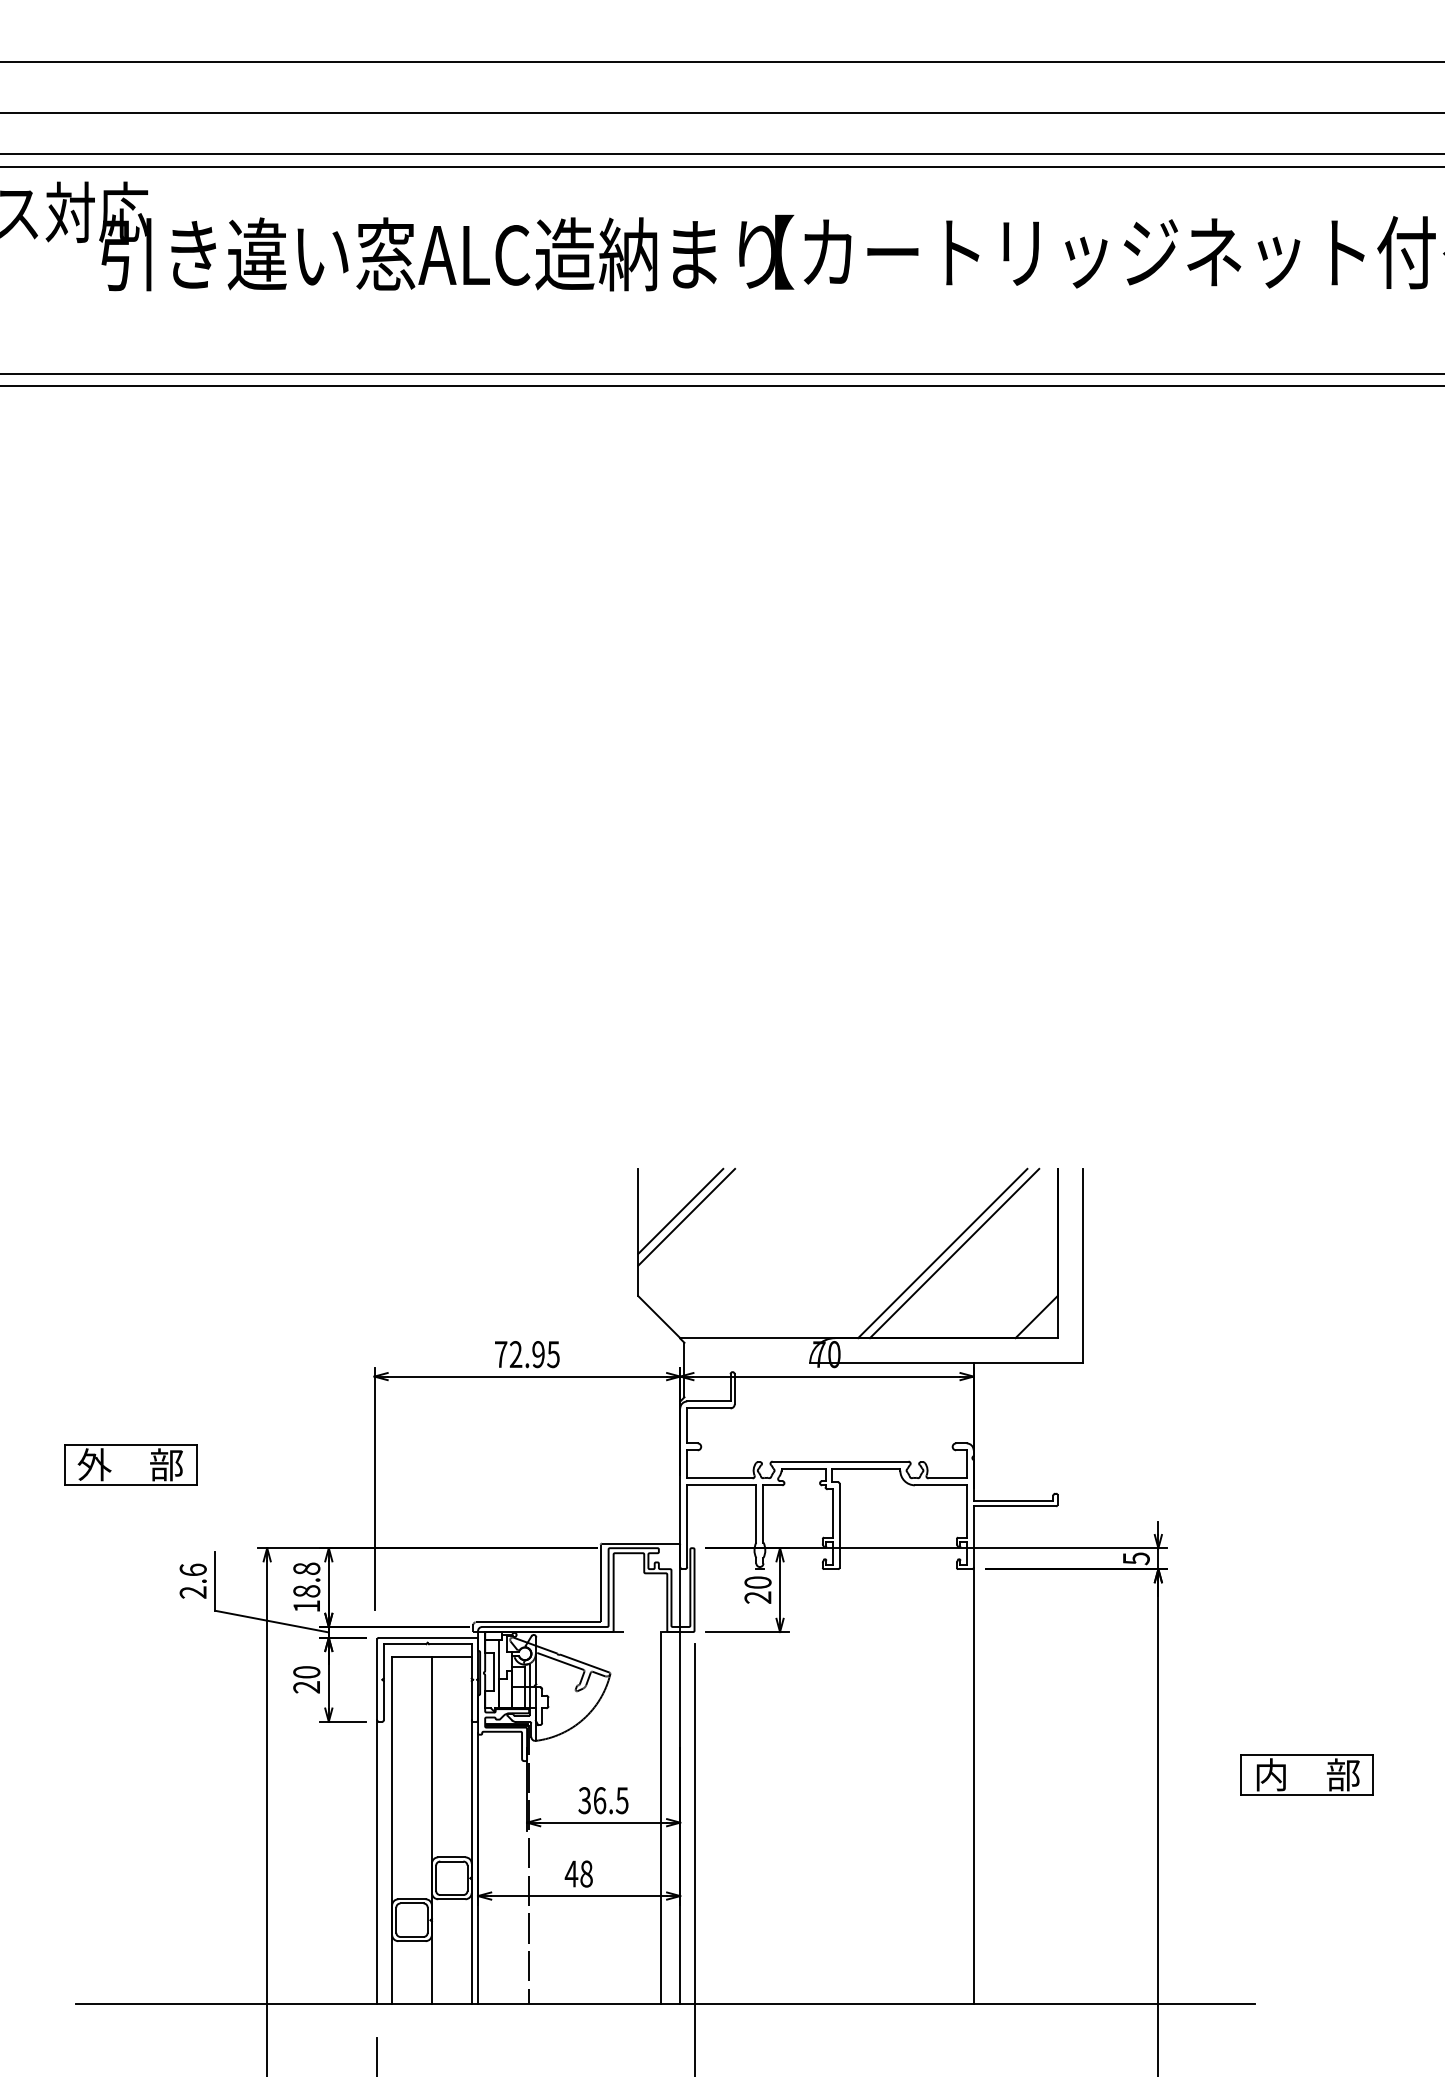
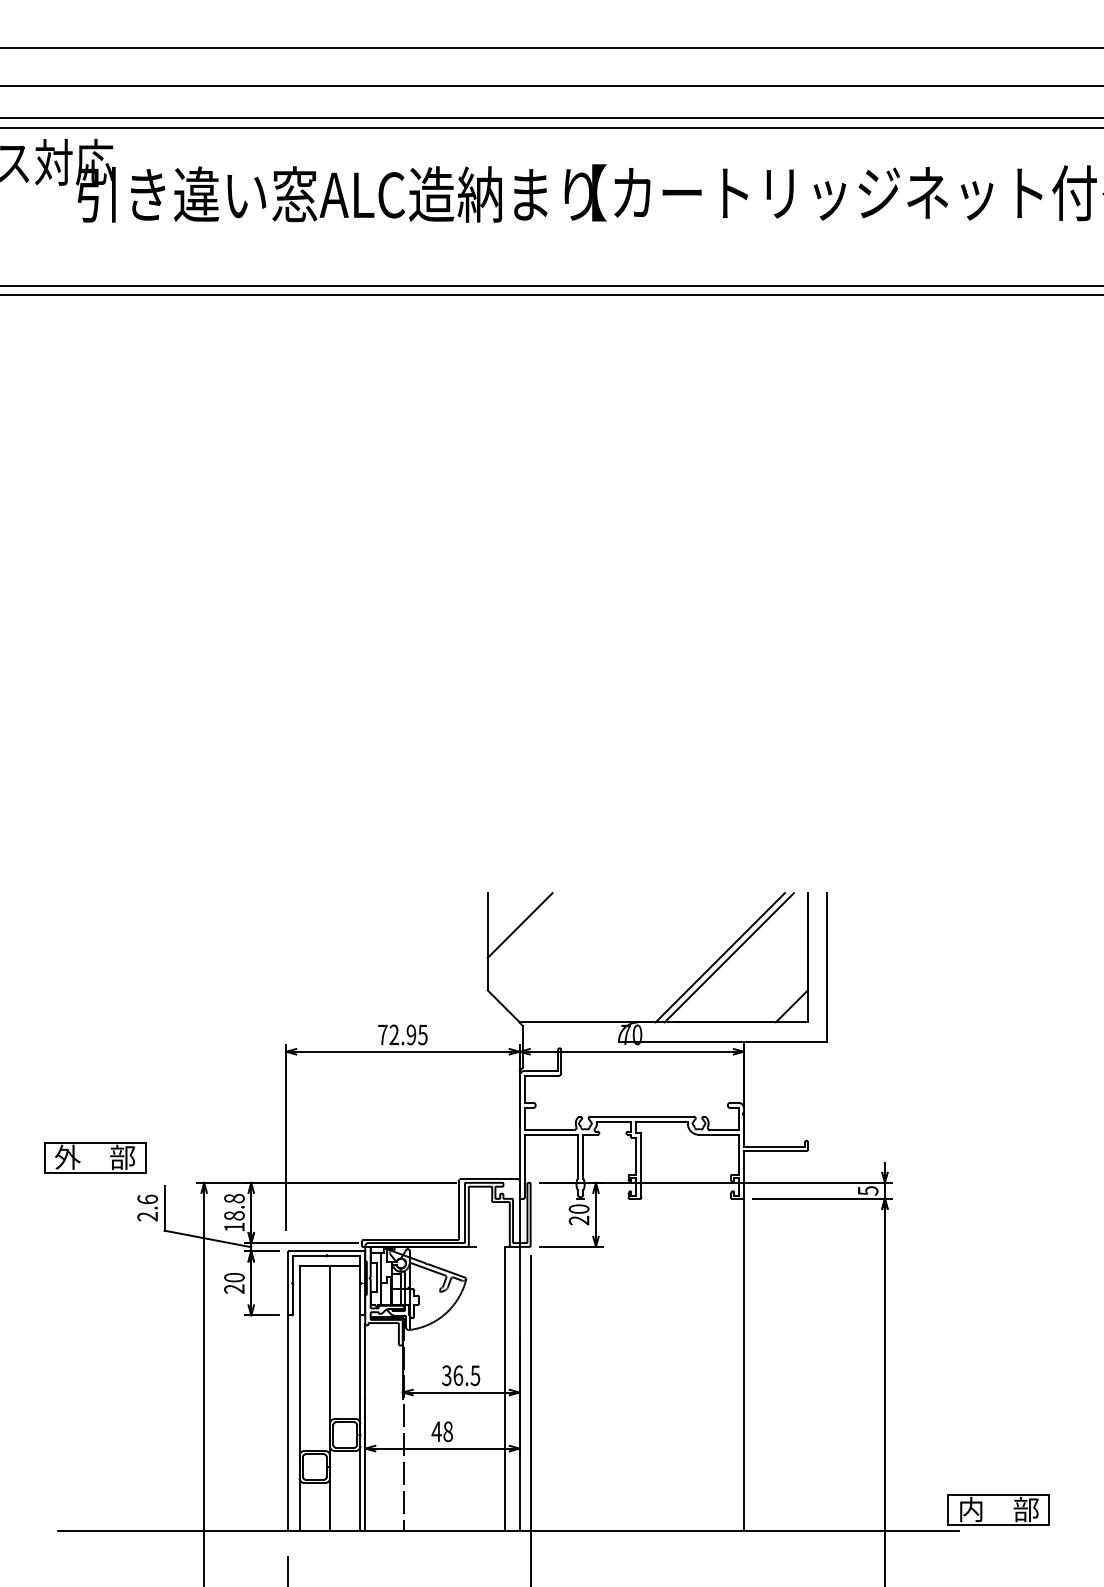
line: (686, 1216) -> (524, 929), removed
part: (130, 1464) -> (95, 1157), moved
part: (1306, 1774) -> (998, 1509), moved

